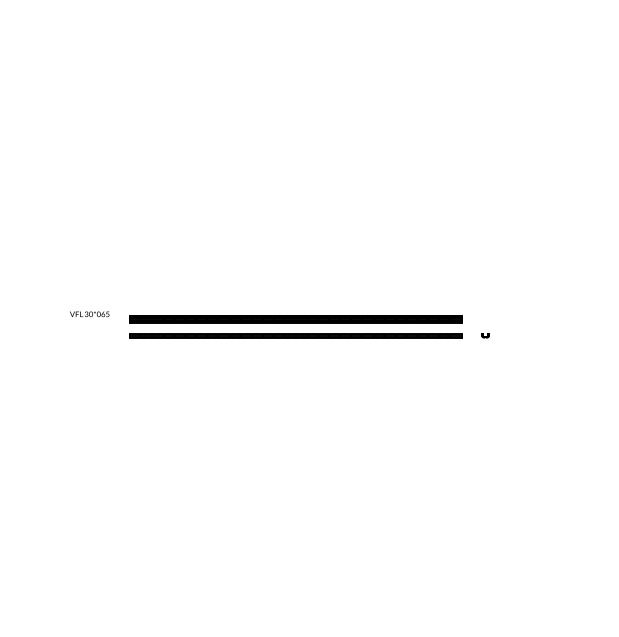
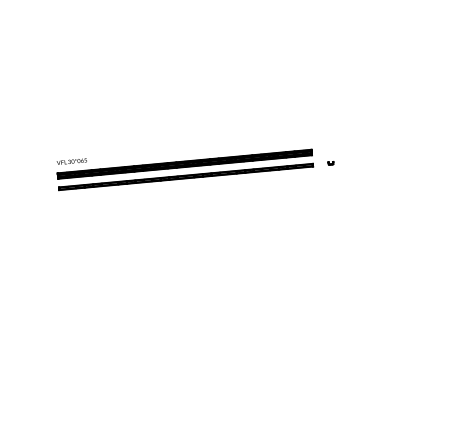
text: (89, 314) -> (71, 161), moved

